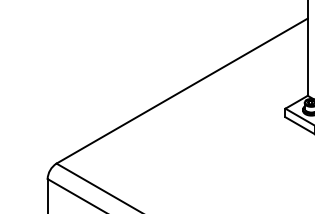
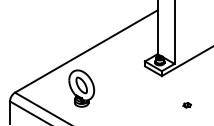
part: (173, 156) -> (81, 88), added

